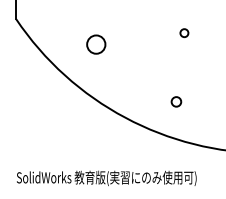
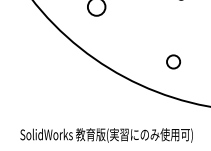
circle: (176, 101) -> (173, 61), size x1.43

